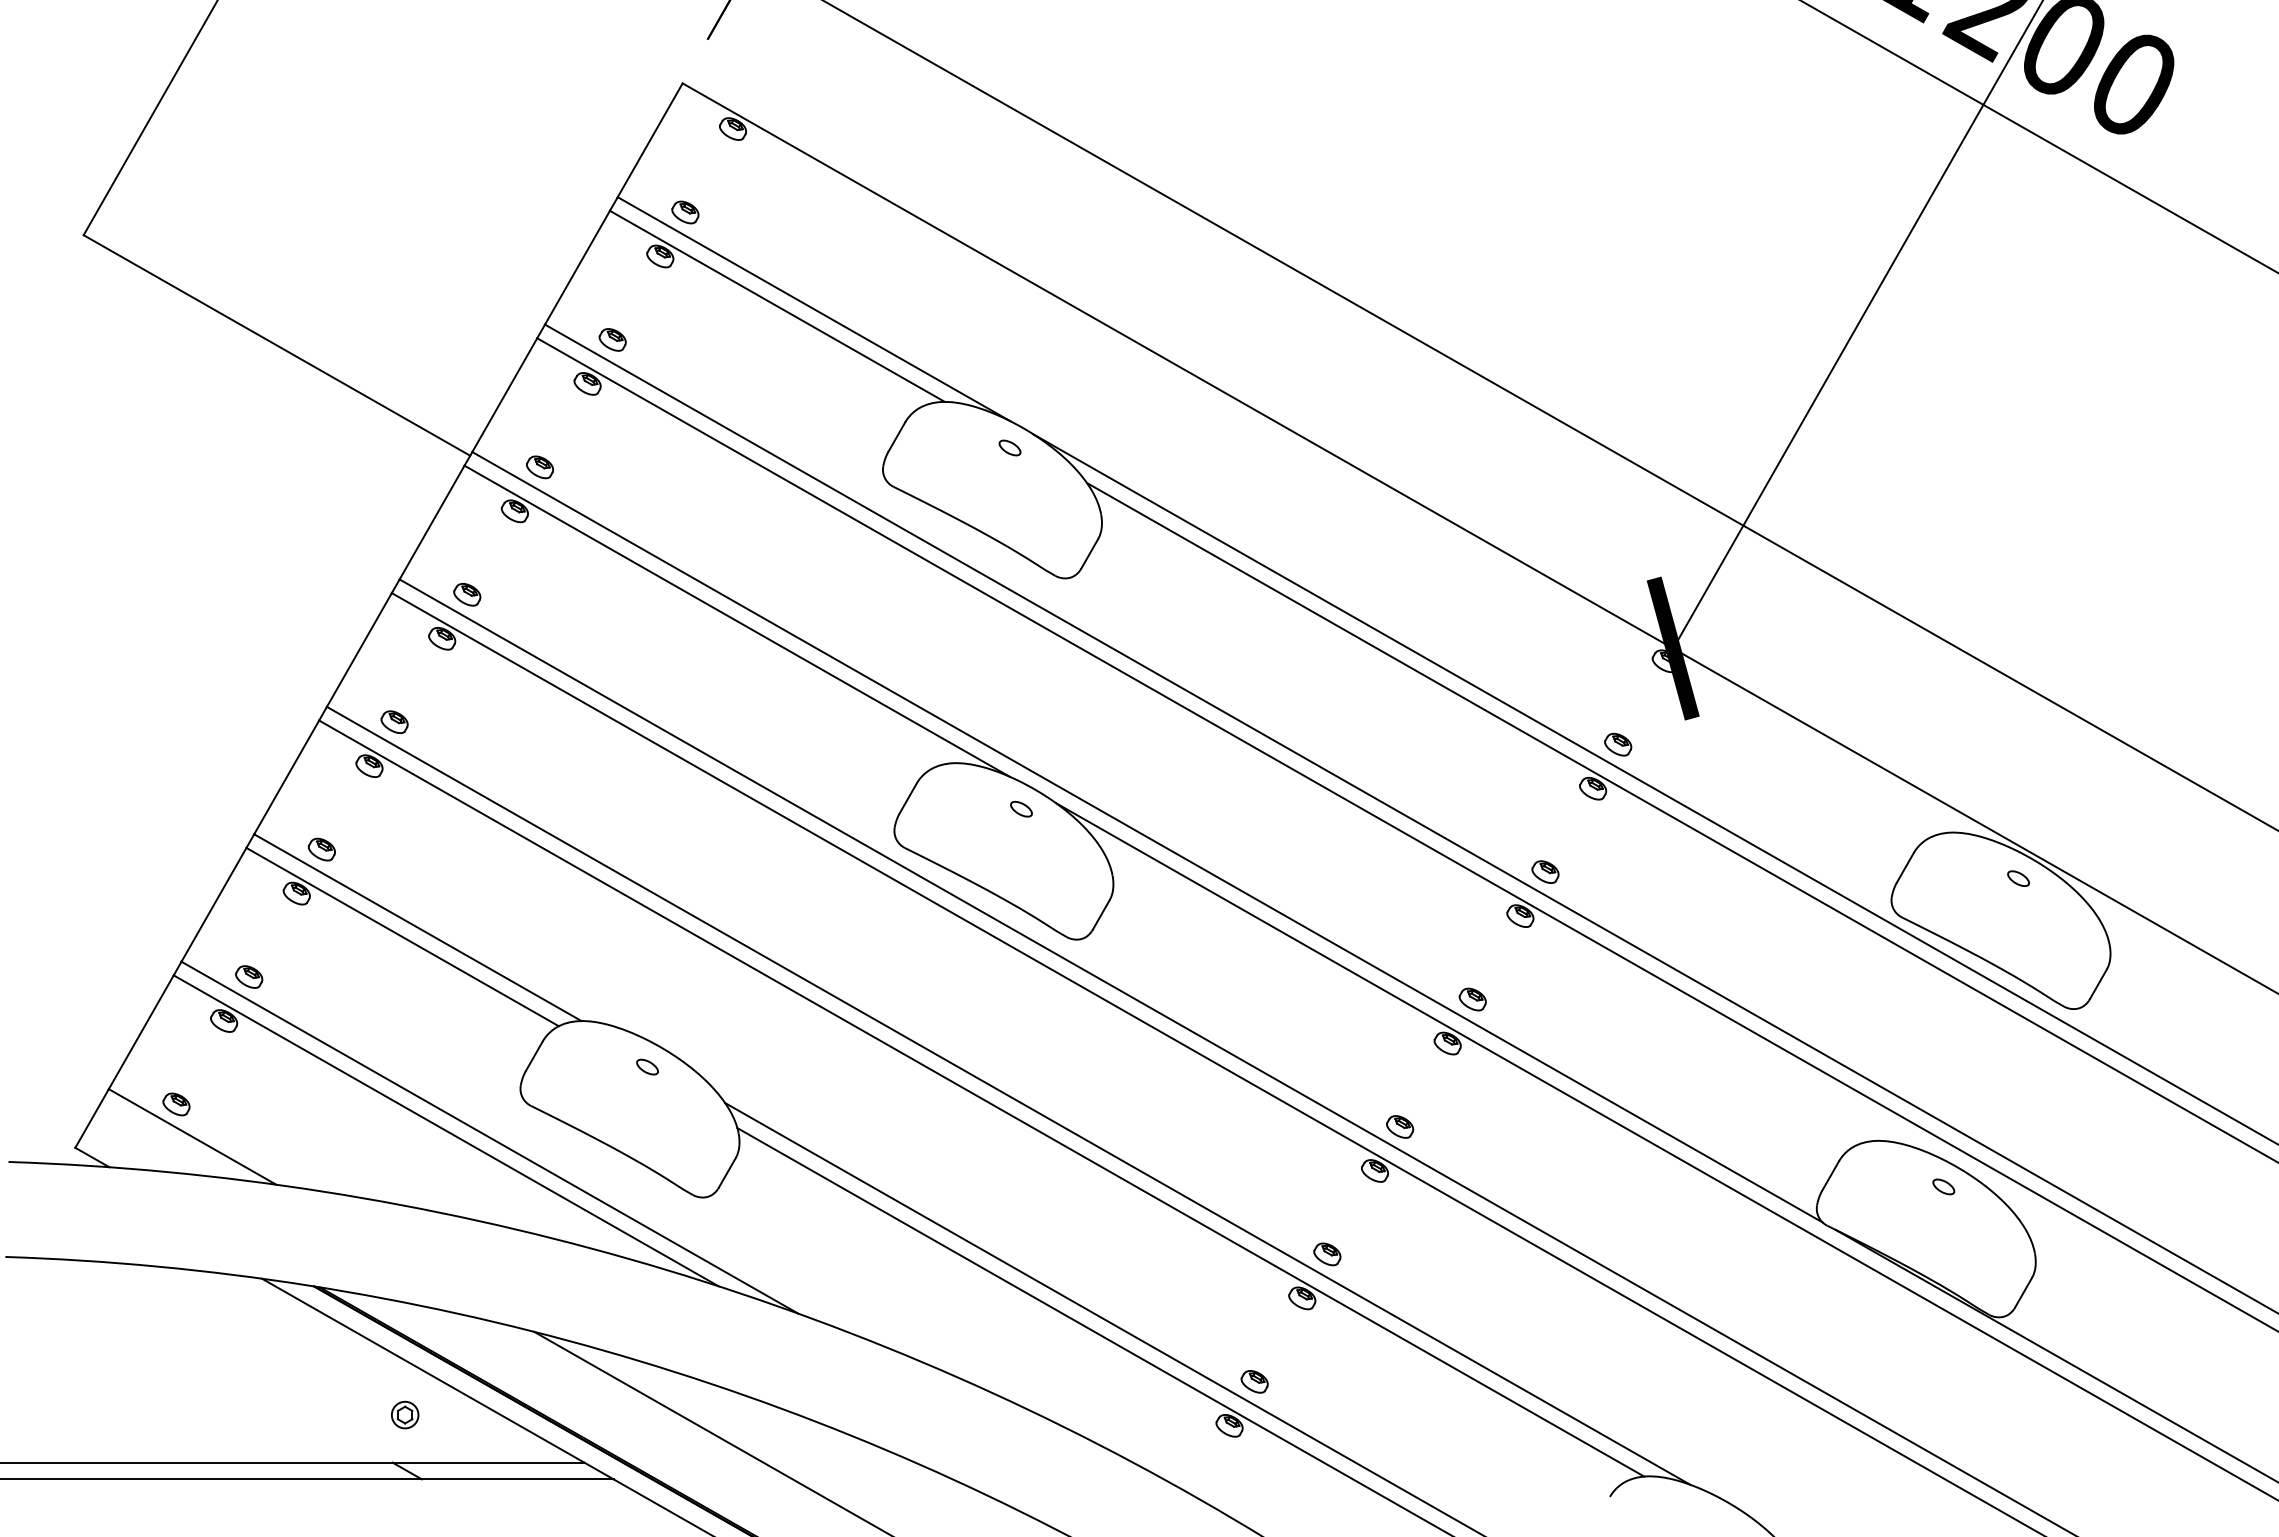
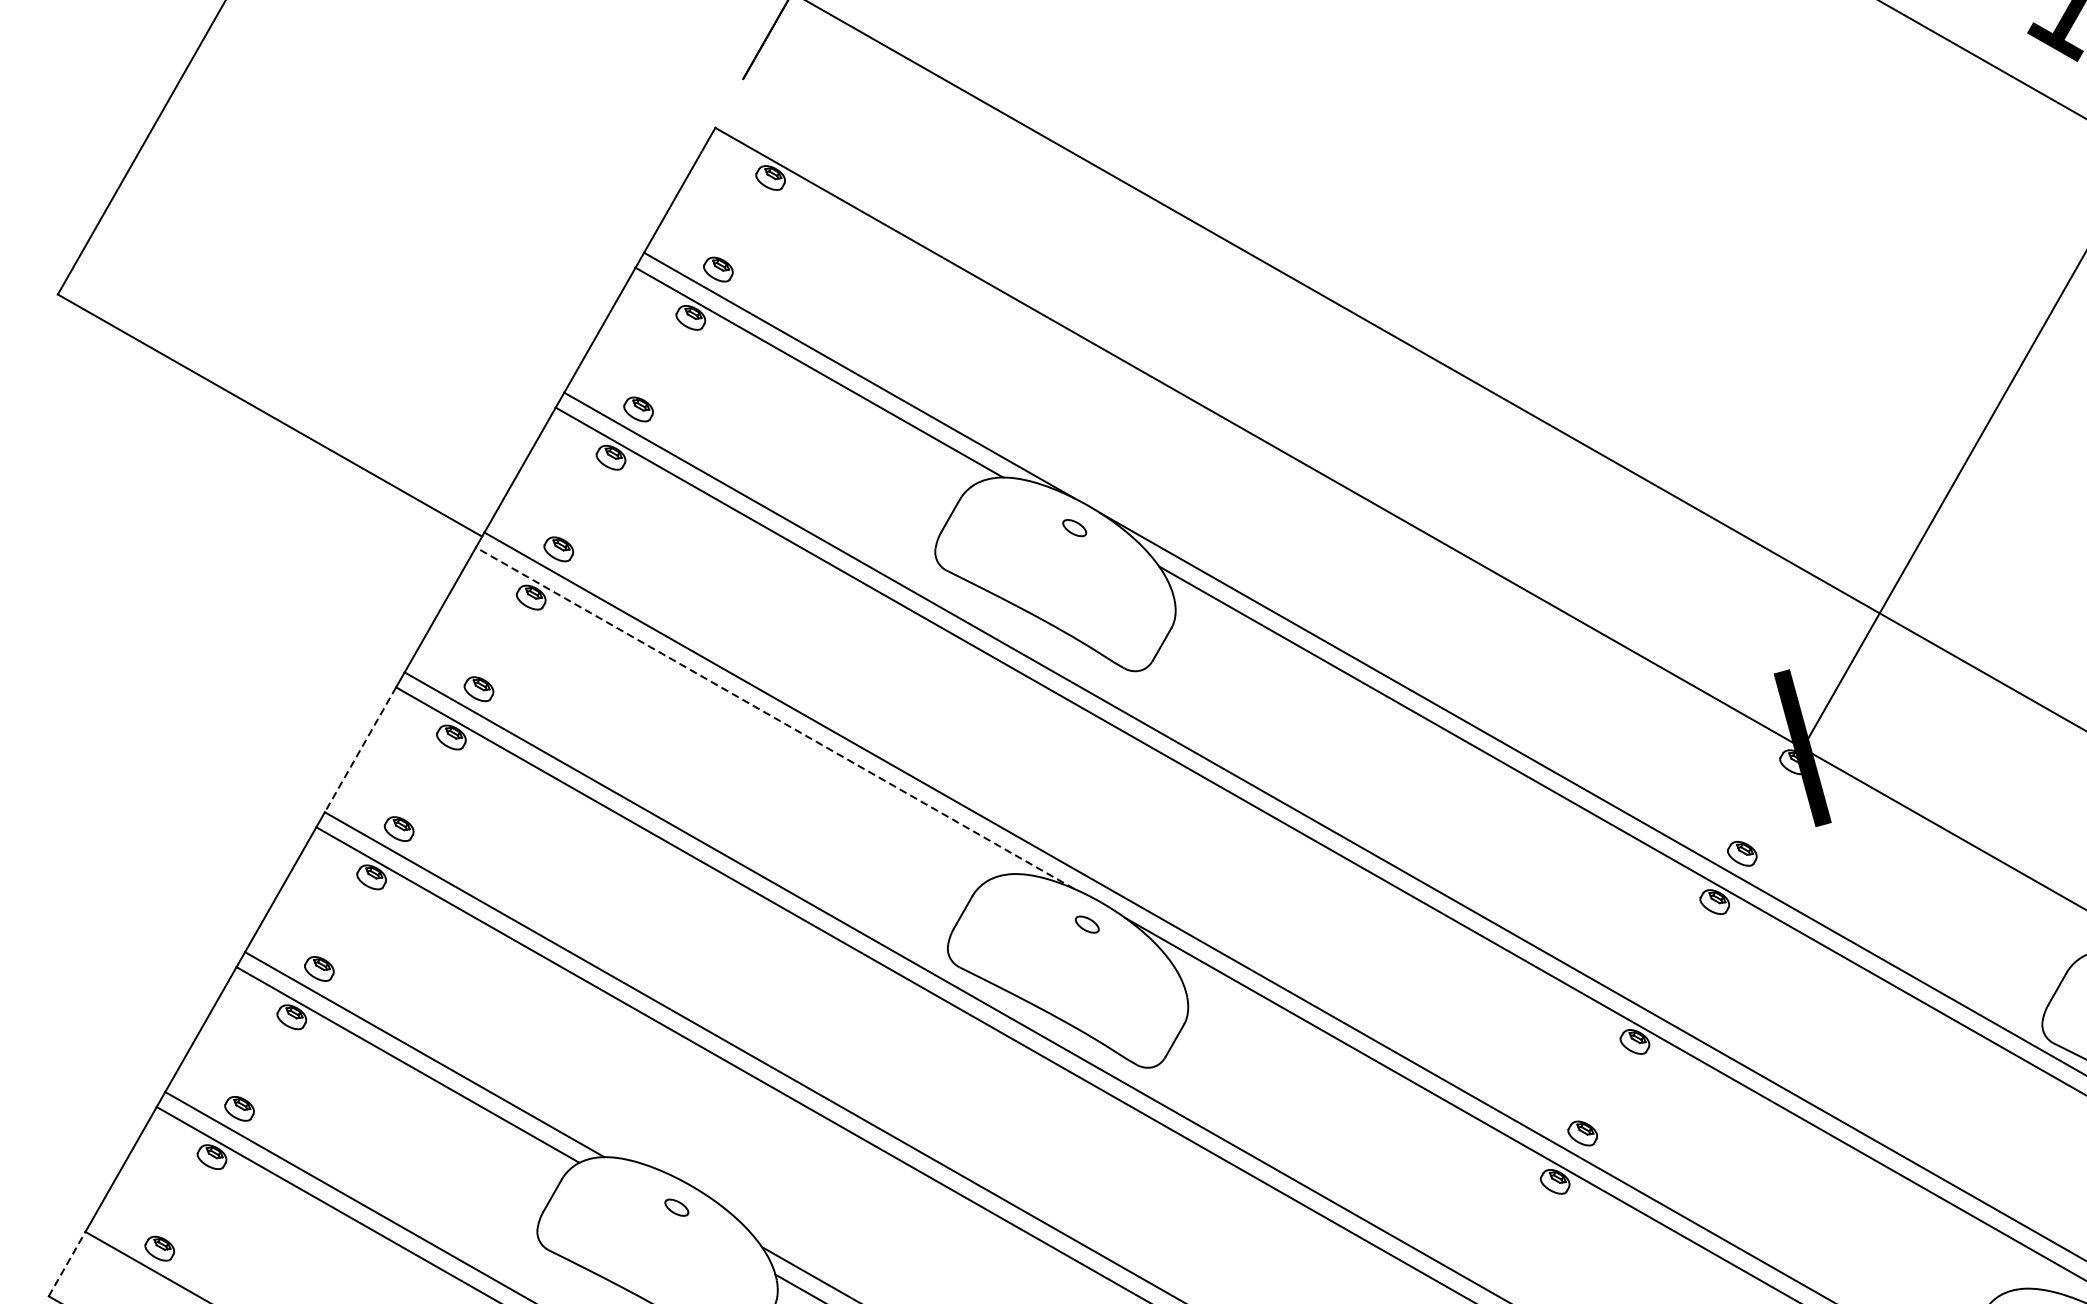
line: (737, 621) -> (775, 718), solid -> dashed
line: (359, 650) -> (360, 750), solid -> dashed
part: (1545, 871) -> (1662, 992), removed
line: (92, 1118) -> (67, 1264), solid -> dashed
part: (1400, 1126) -> (1503, 1272), removed

